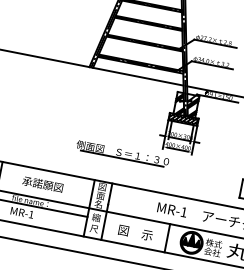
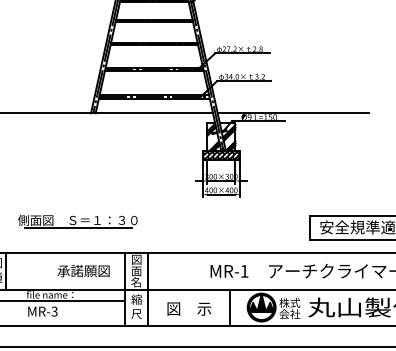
part: (122, 153) -> (77, 221), moved
text: (42, 184) -> (83, 271), moved
text: (31, 214) -> (54, 311), MR-1 -> MR-3

